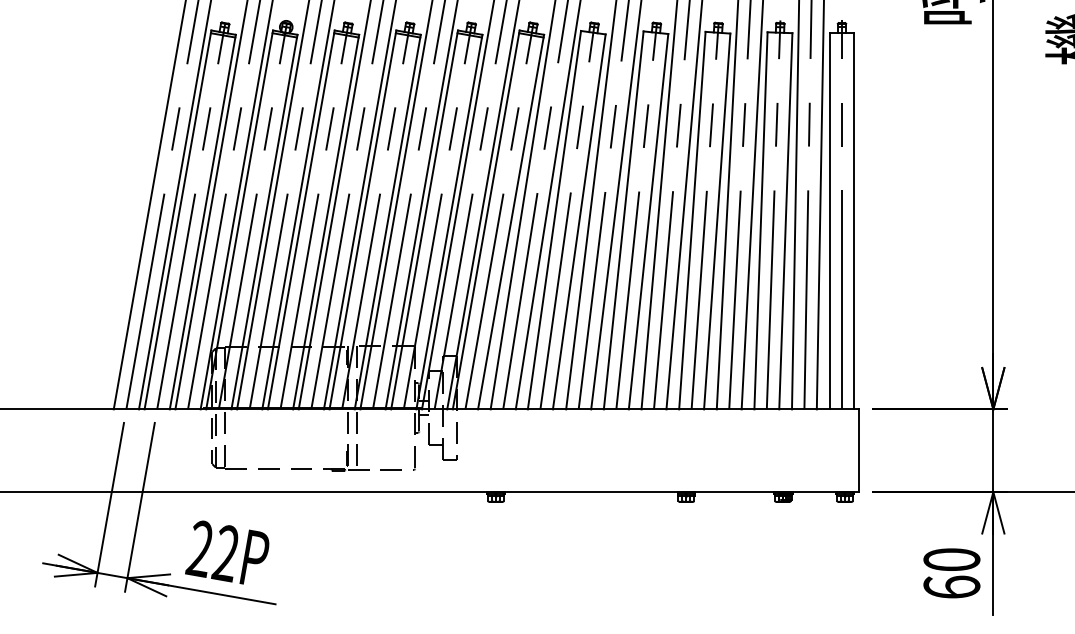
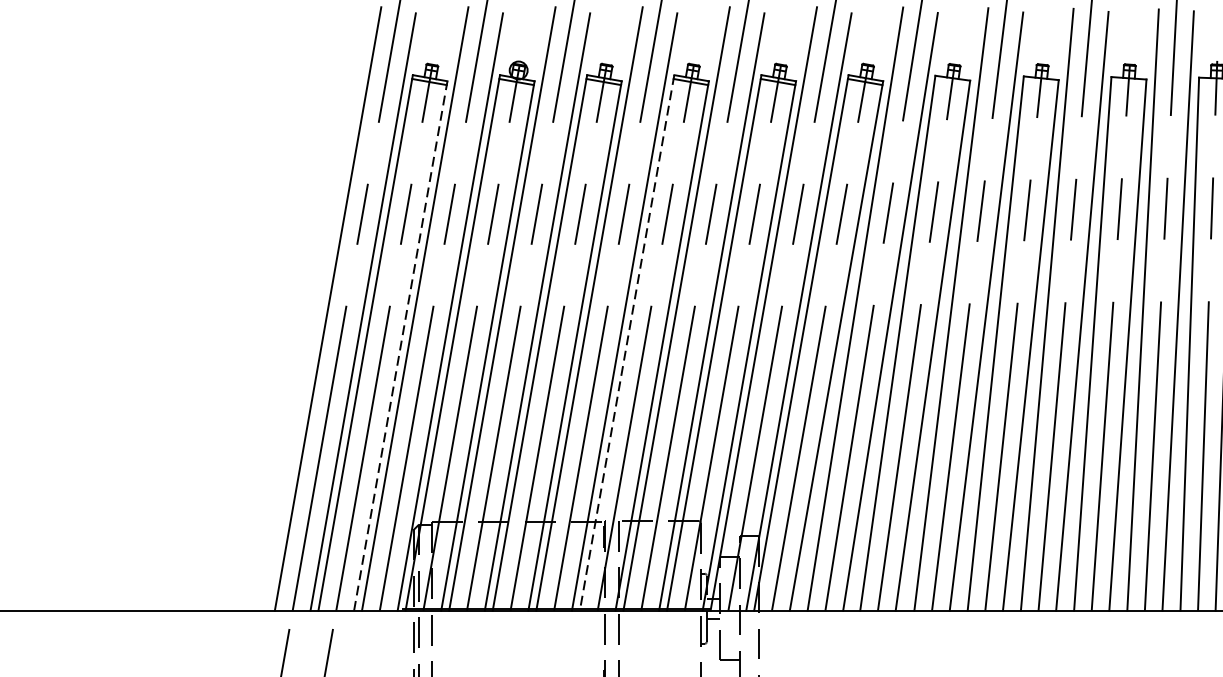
line: (362, 220) -> (626, 343), solid -> dashed
line: (202, 221) -> (400, 345), solid -> dashed

